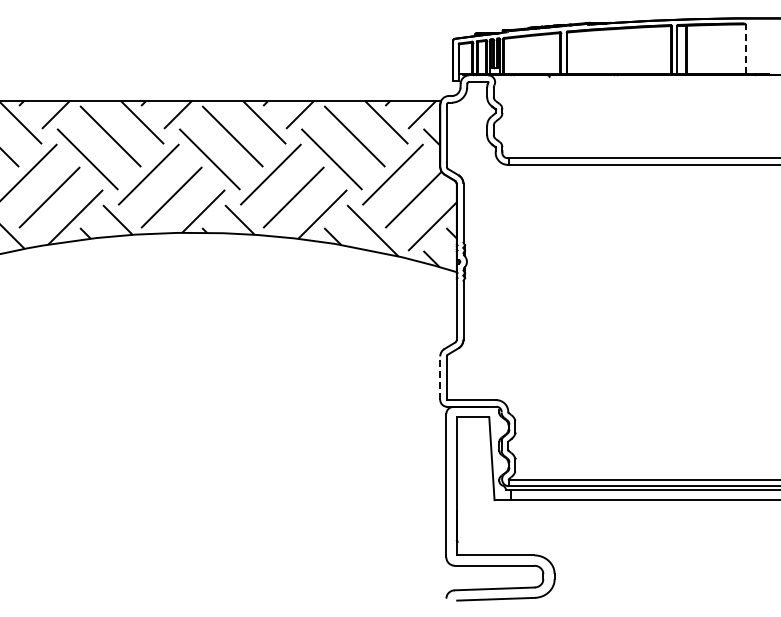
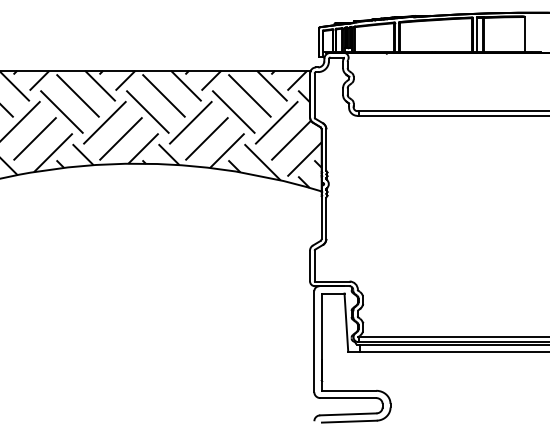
line: (745, 49) -> (524, 34), dashed -> solid
line: (440, 378) -> (310, 266), dashed -> solid

